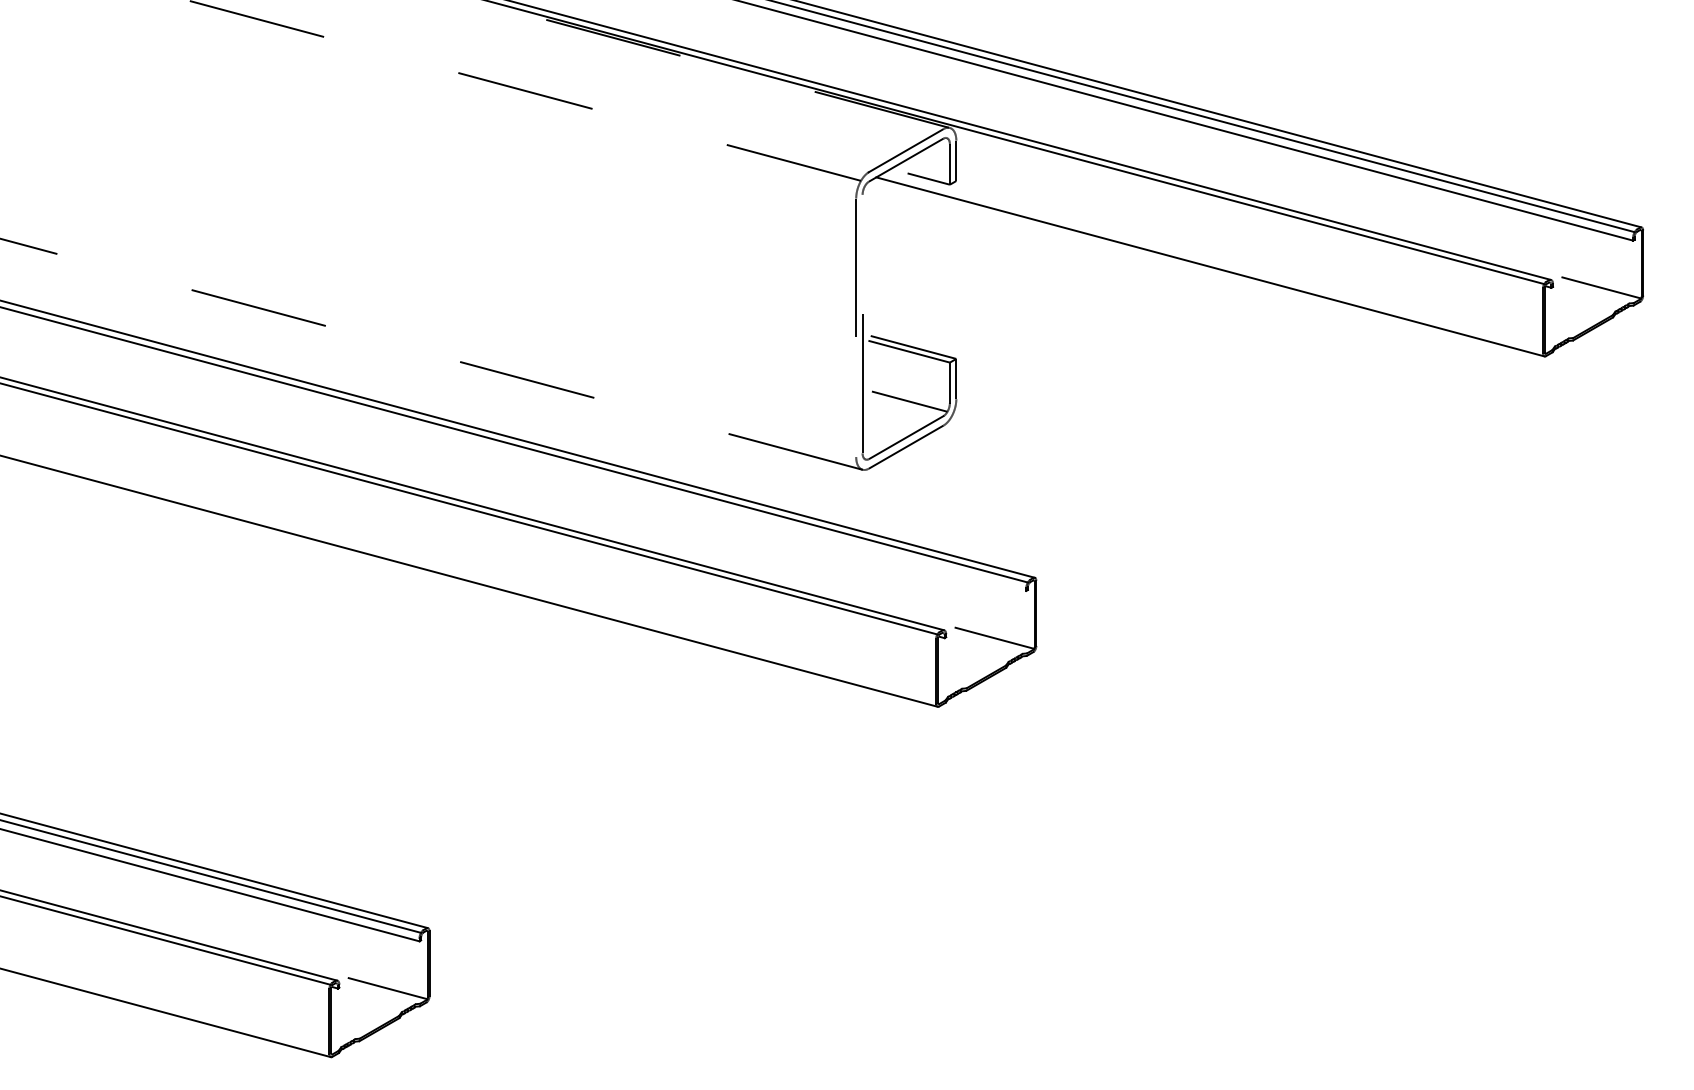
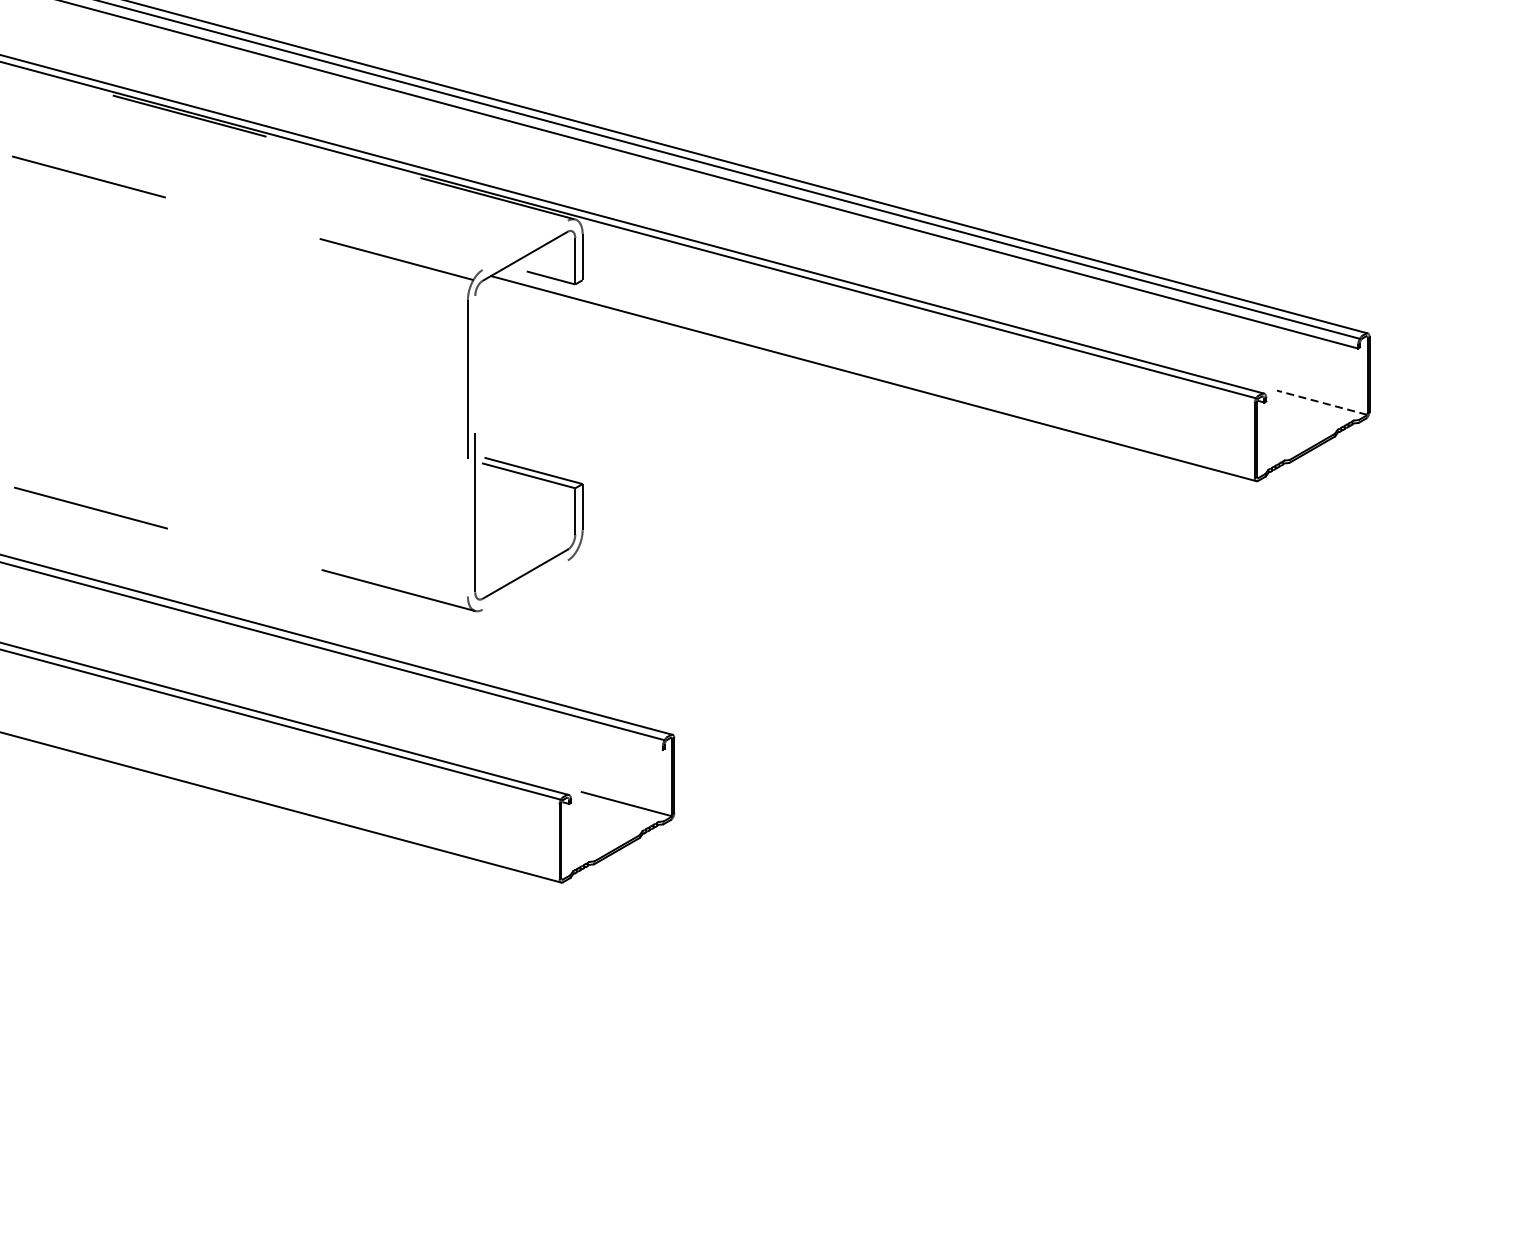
line: (905, 150) -> (524, 245), removed
line: (1601, 287) -> (1321, 402), solid -> dashed
line: (909, 401) -> (528, 532), removed
line: (905, 446) -> (524, 584), removed

